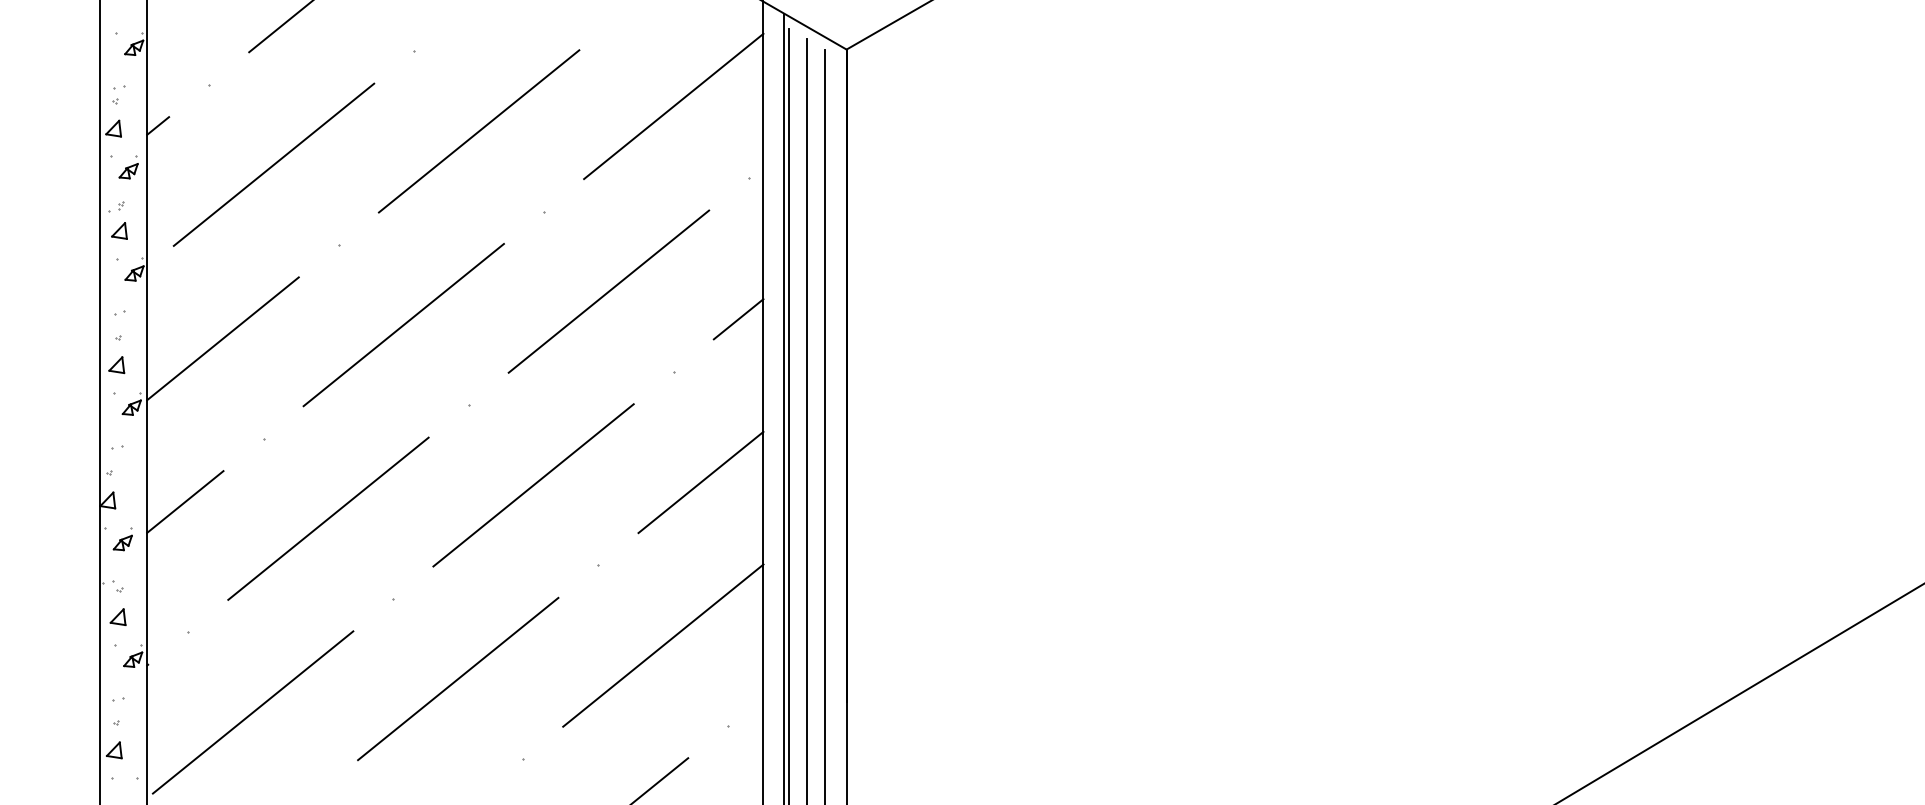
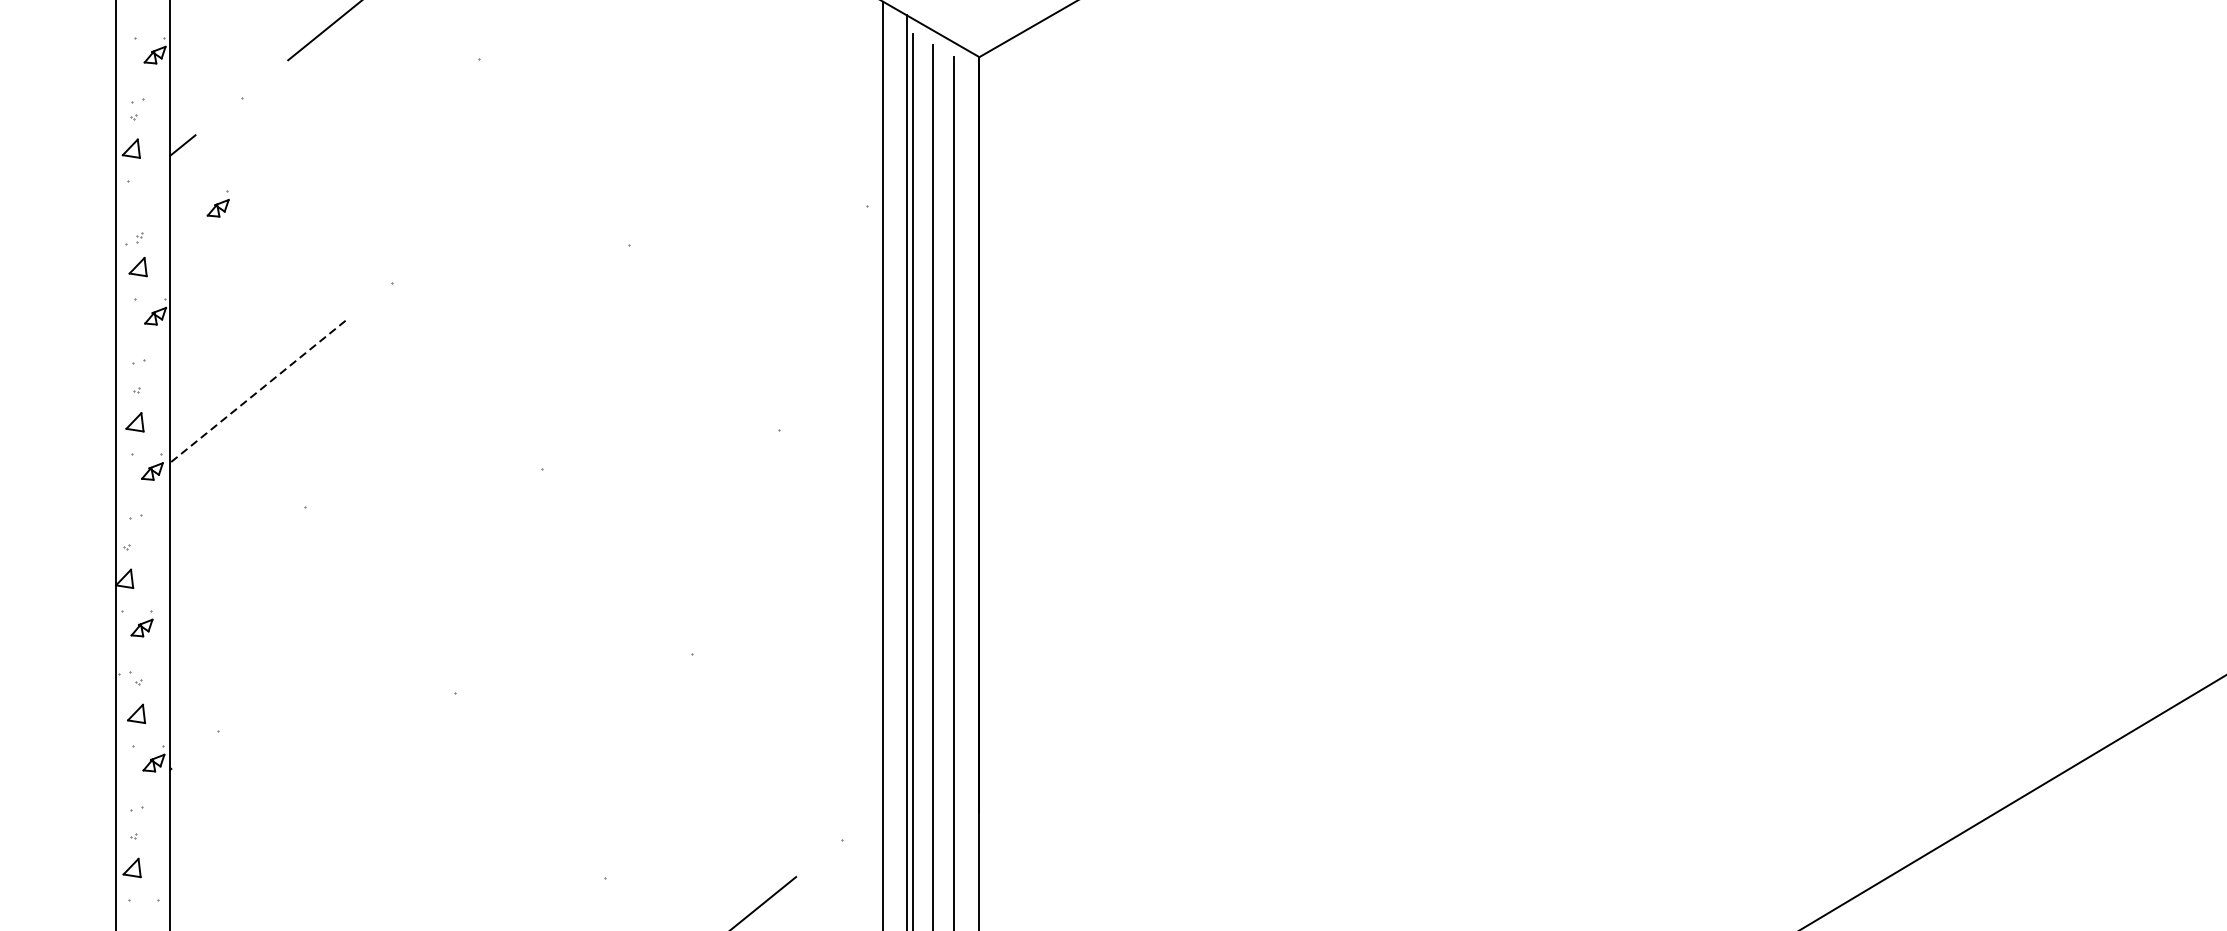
line: (673, 106) -> (779, 123), removed
line: (478, 131) -> (553, 151), removed
line: (273, 164) -> (316, 190), removed
part: (128, 167) -> (217, 204), moved
line: (608, 291) -> (703, 337), removed
line: (738, 319) -> (854, 369), removed
line: (403, 324) -> (466, 375), removed
line: (223, 338) -> (258, 391), solid -> dashed
line: (700, 482) -> (810, 558), removed
line: (533, 485) -> (617, 561), removed
line: (185, 501) -> (214, 580), removed
line: (328, 518) -> (379, 599), removed
line: (663, 645) -> (767, 746), removed
line: (458, 678) -> (530, 784), removed
line: (252, 712) -> (292, 824), removed

